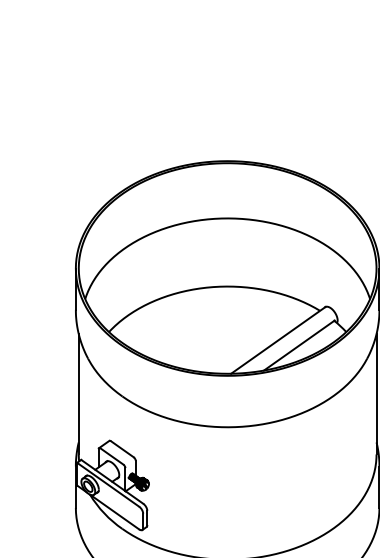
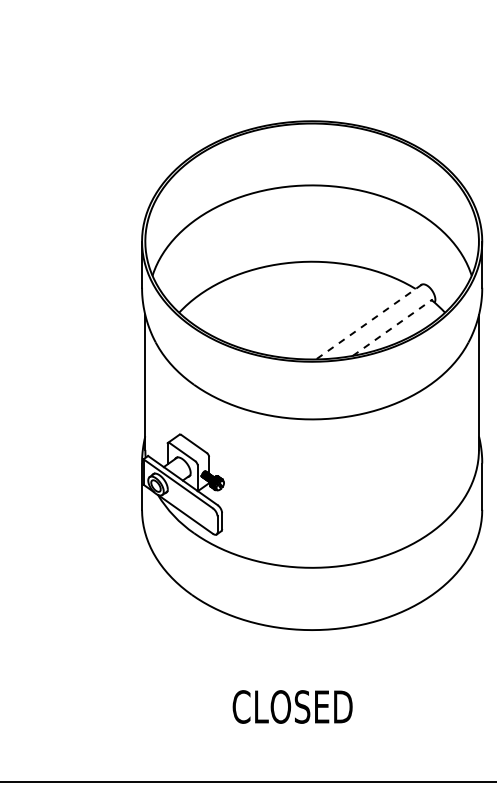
line: (278, 339) -> (369, 321), solid -> dashed
line: (299, 345) -> (392, 327), solid -> dashed

